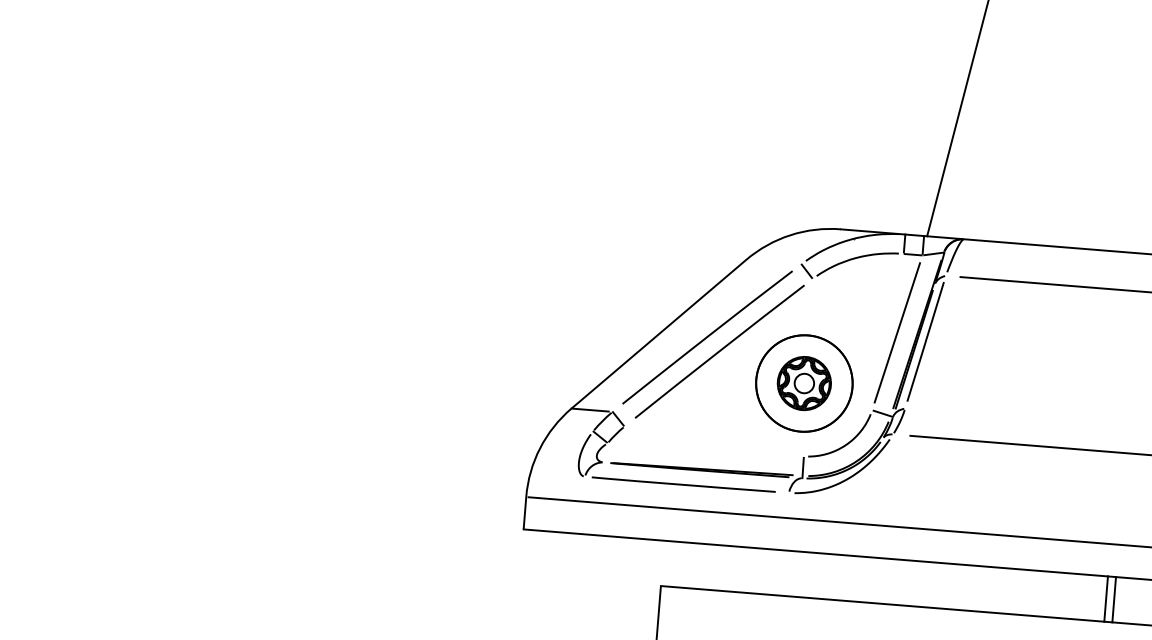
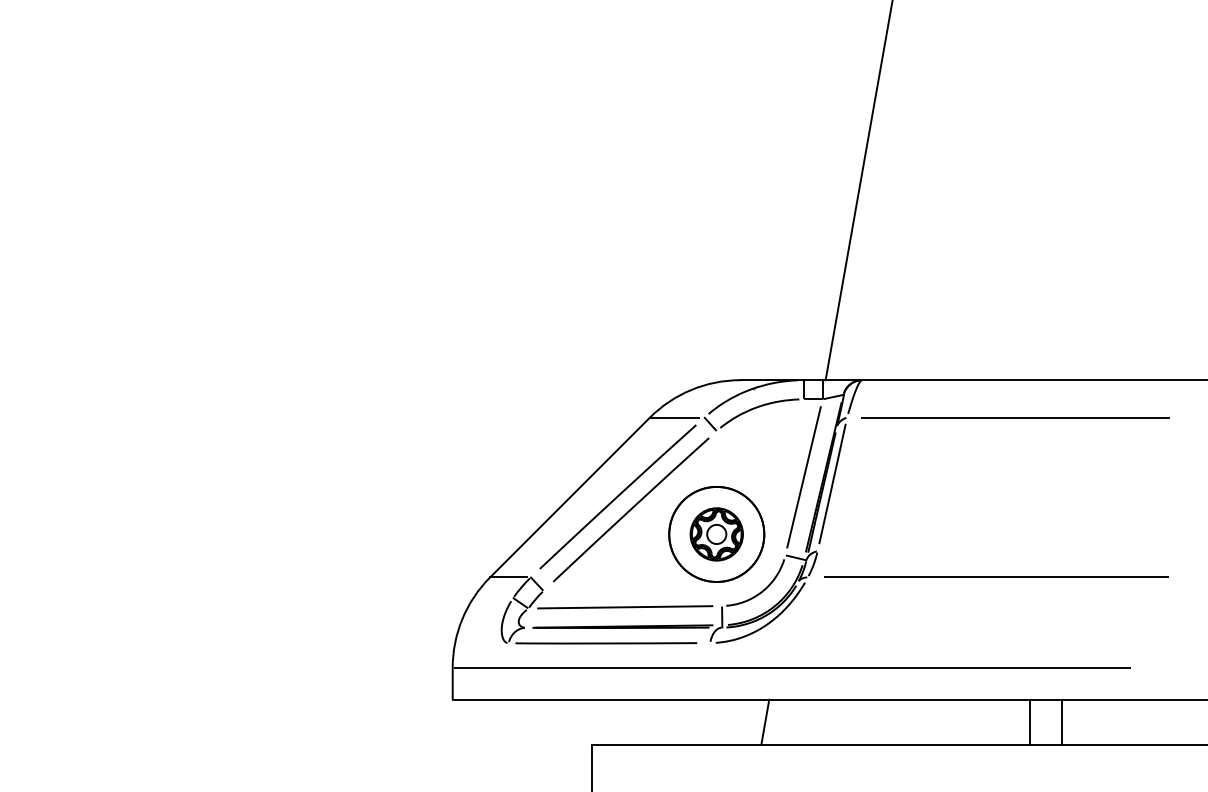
line: (771, 261) -> (674, 417), added
line: (706, 450) -> (625, 607), added
line: (838, 576) -> (765, 721), added
line: (1113, 598) -> (1061, 721), moved

